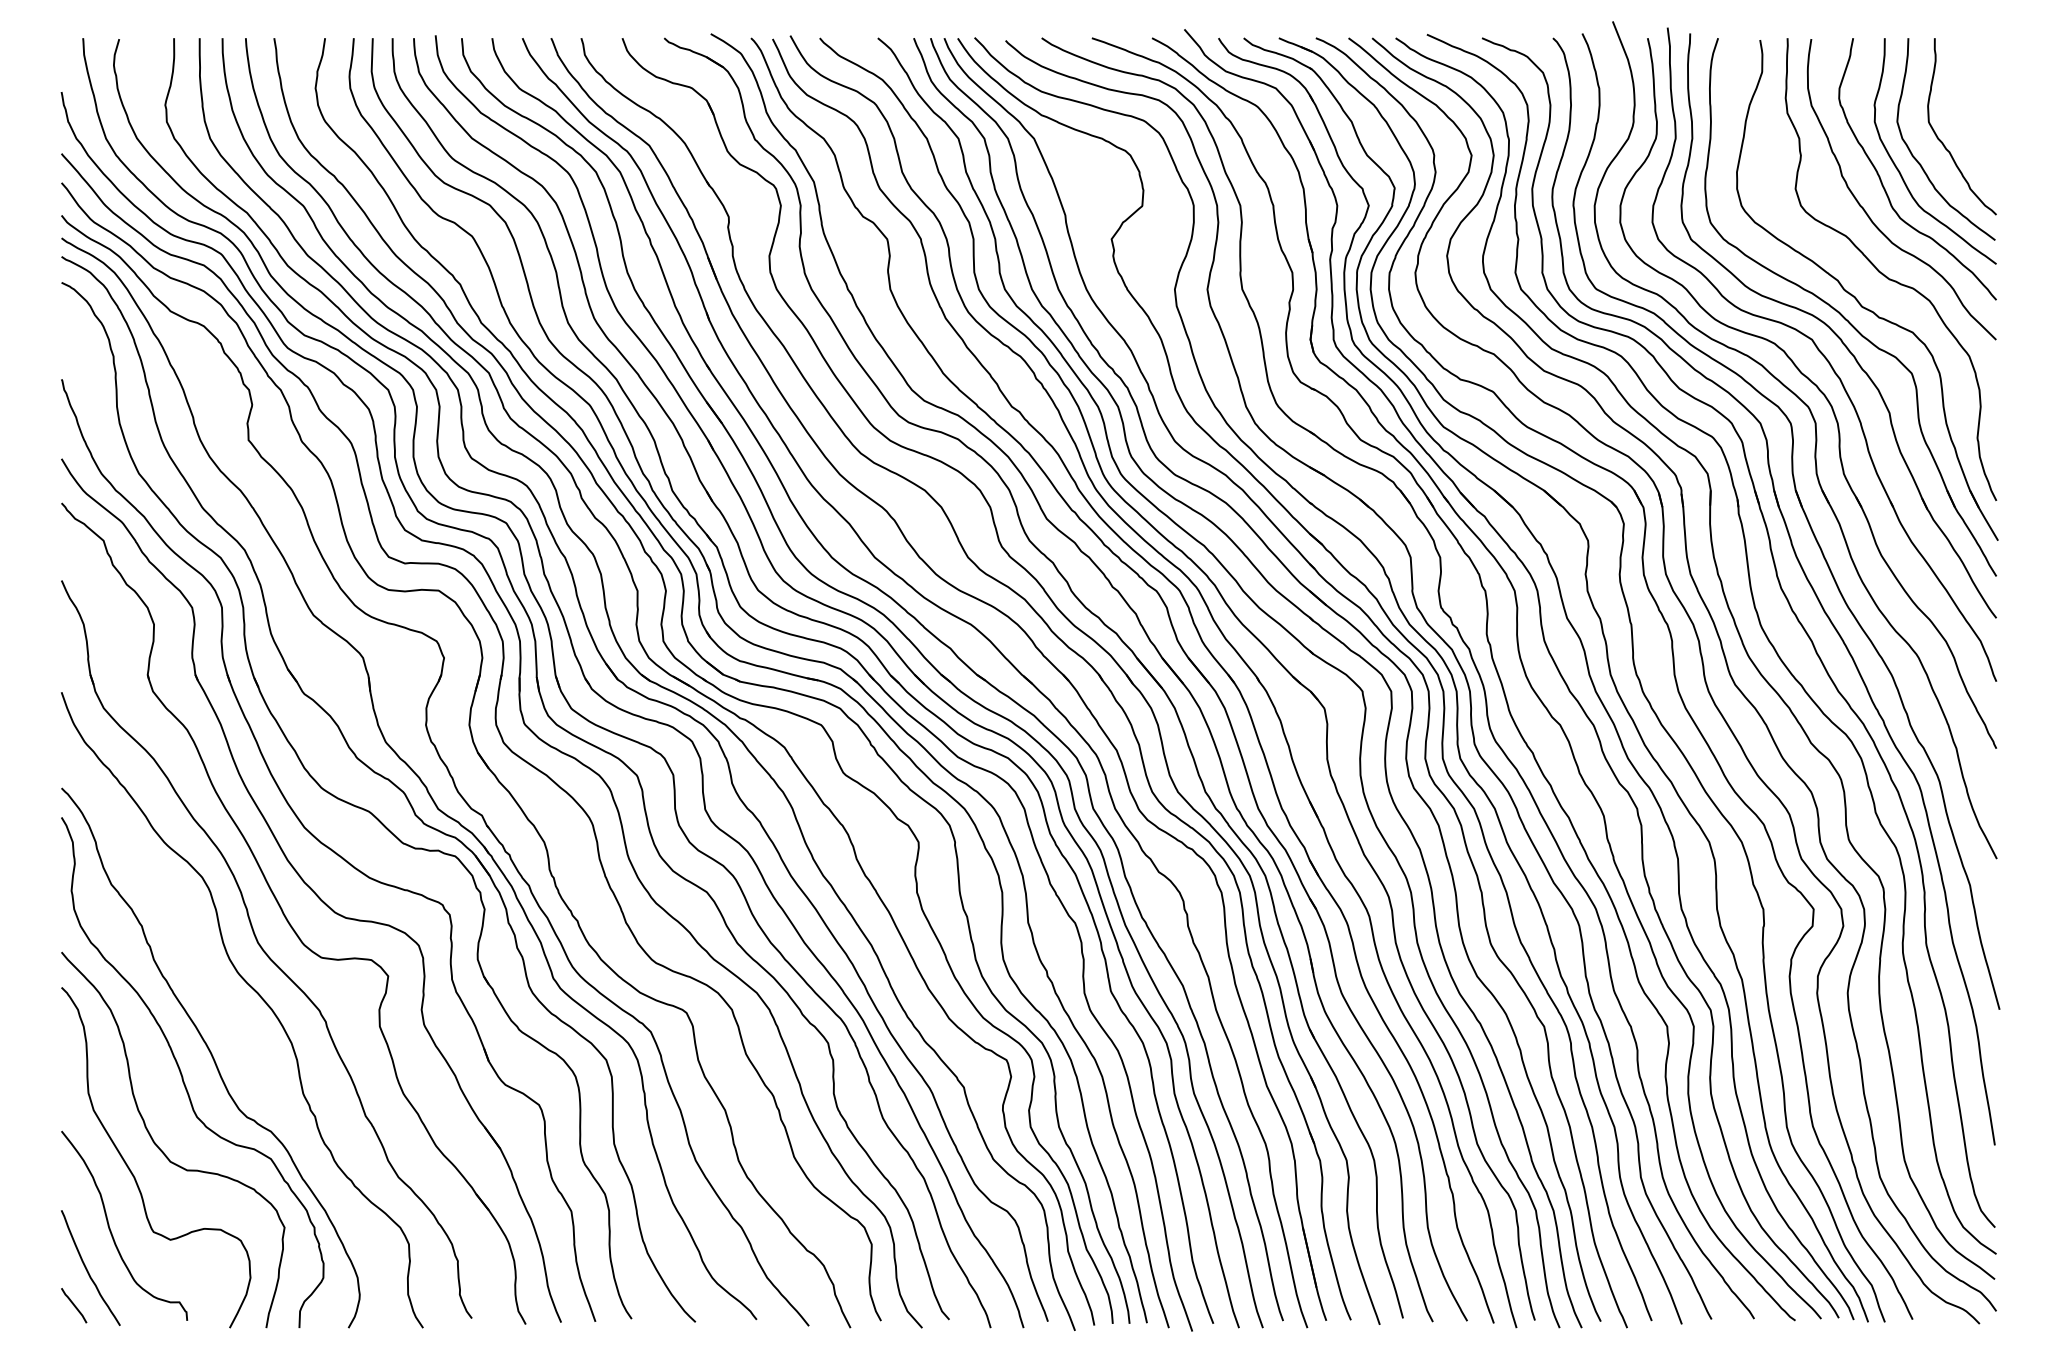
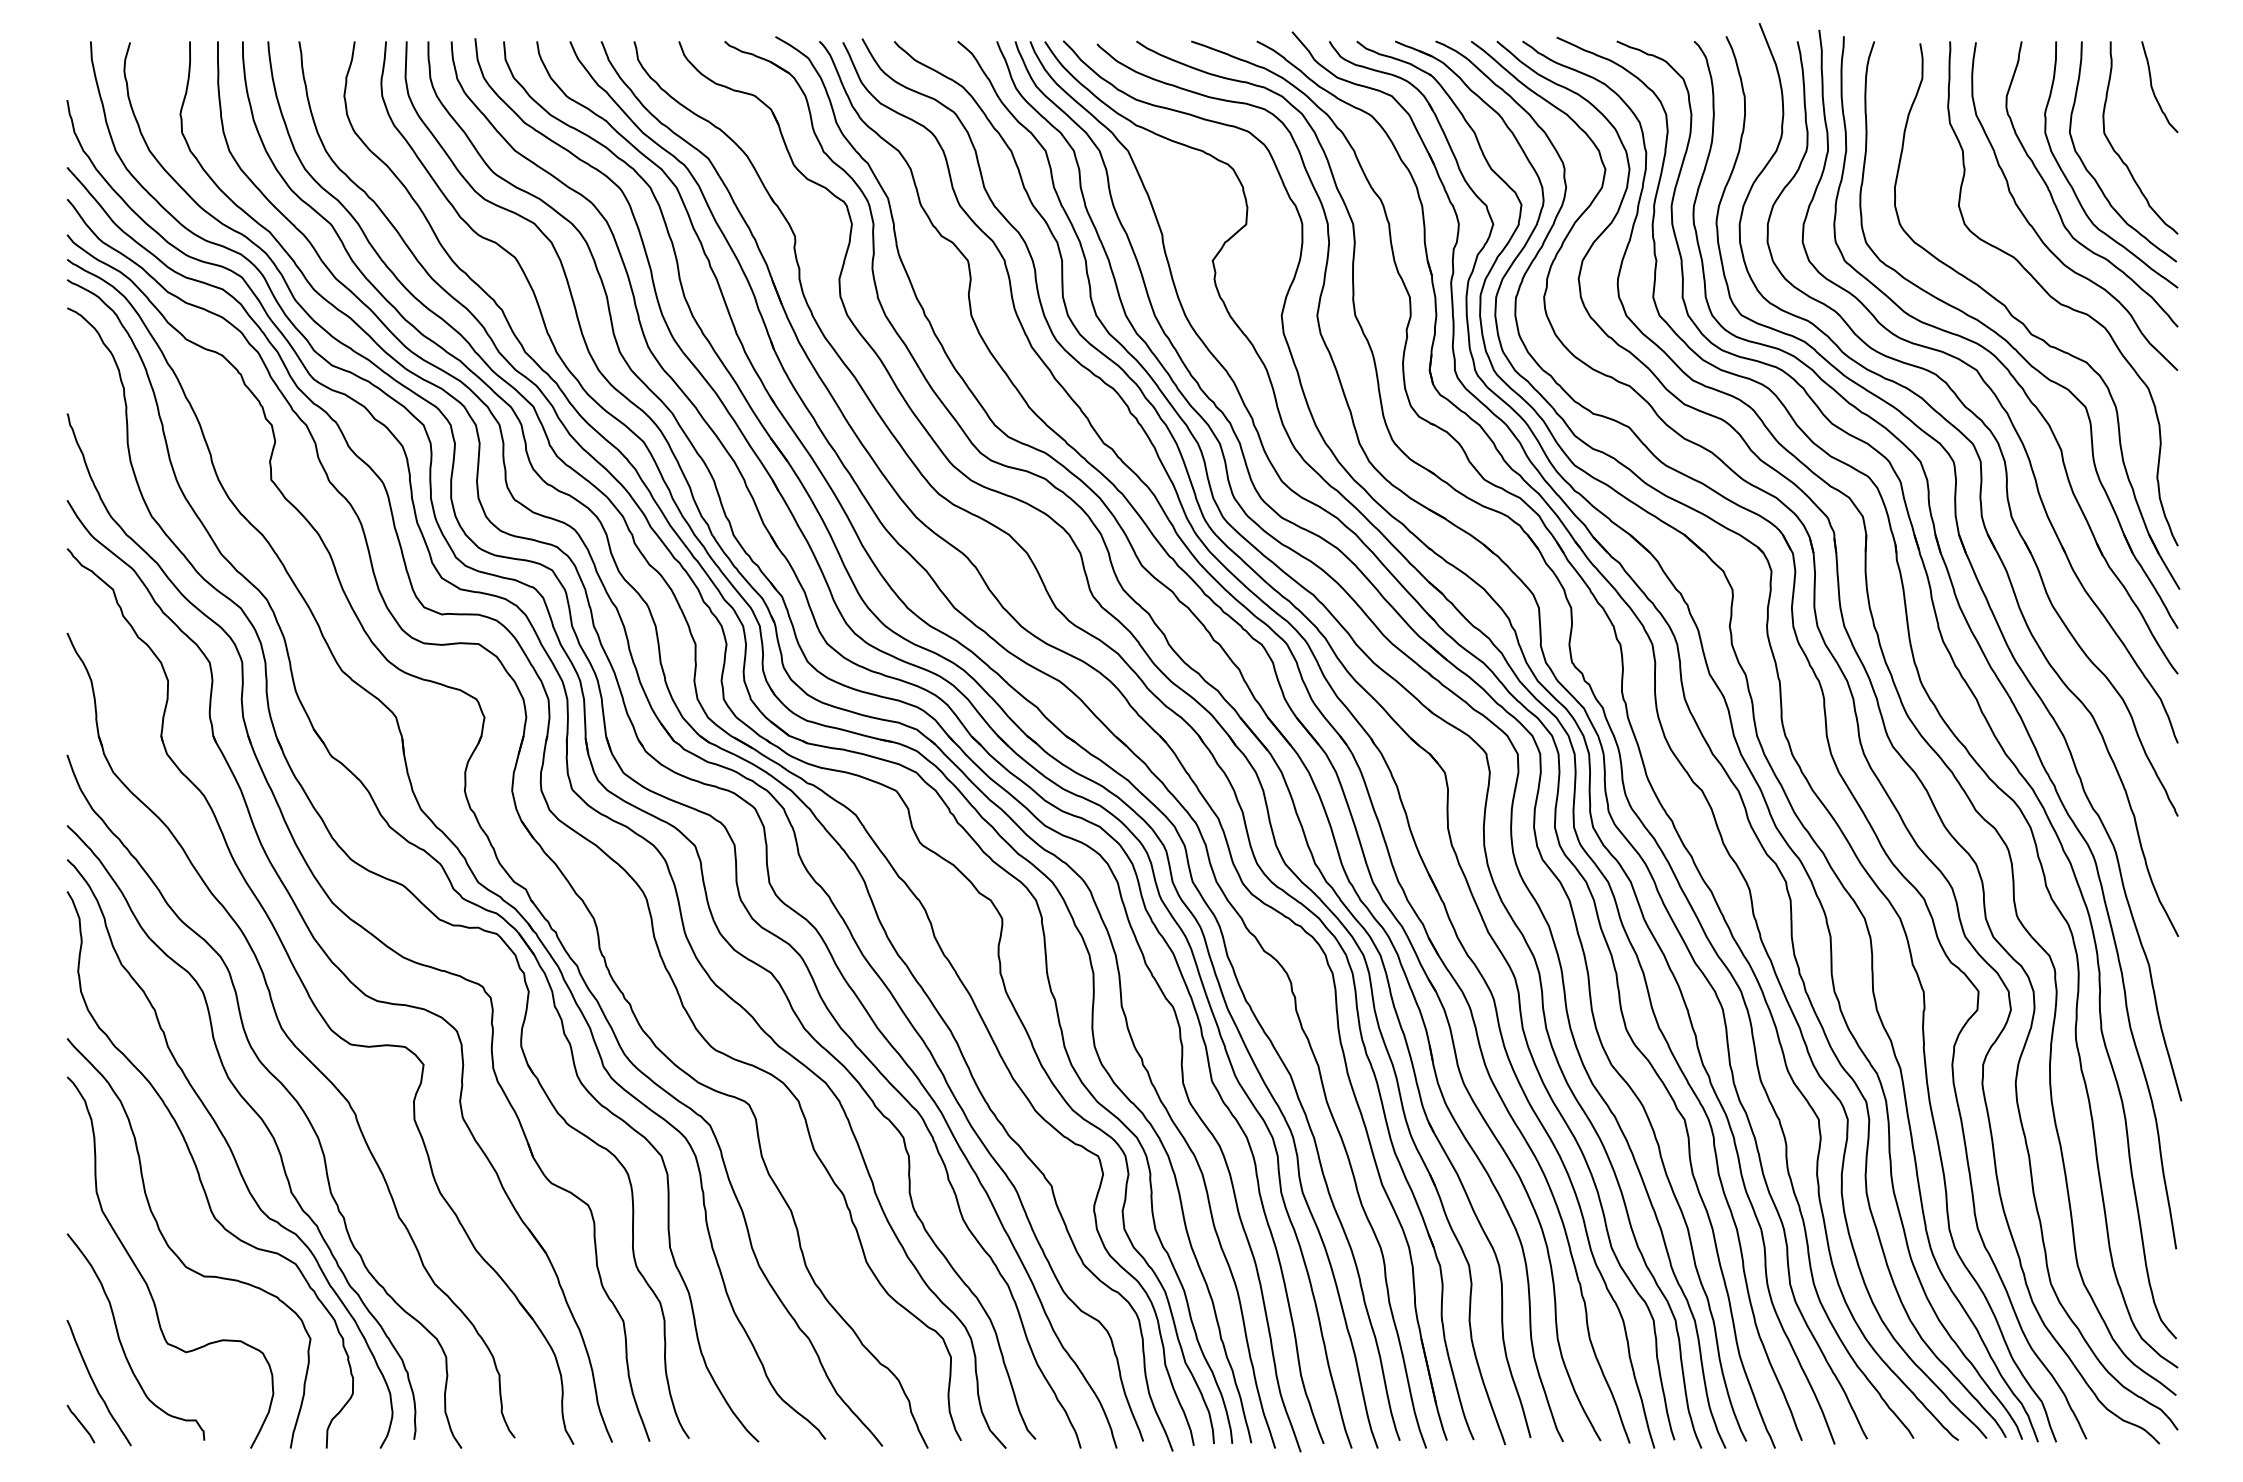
curve: (1974, 81) -> (2153, 88), added
curve: (237, 1025) -> (259, 1118), added

